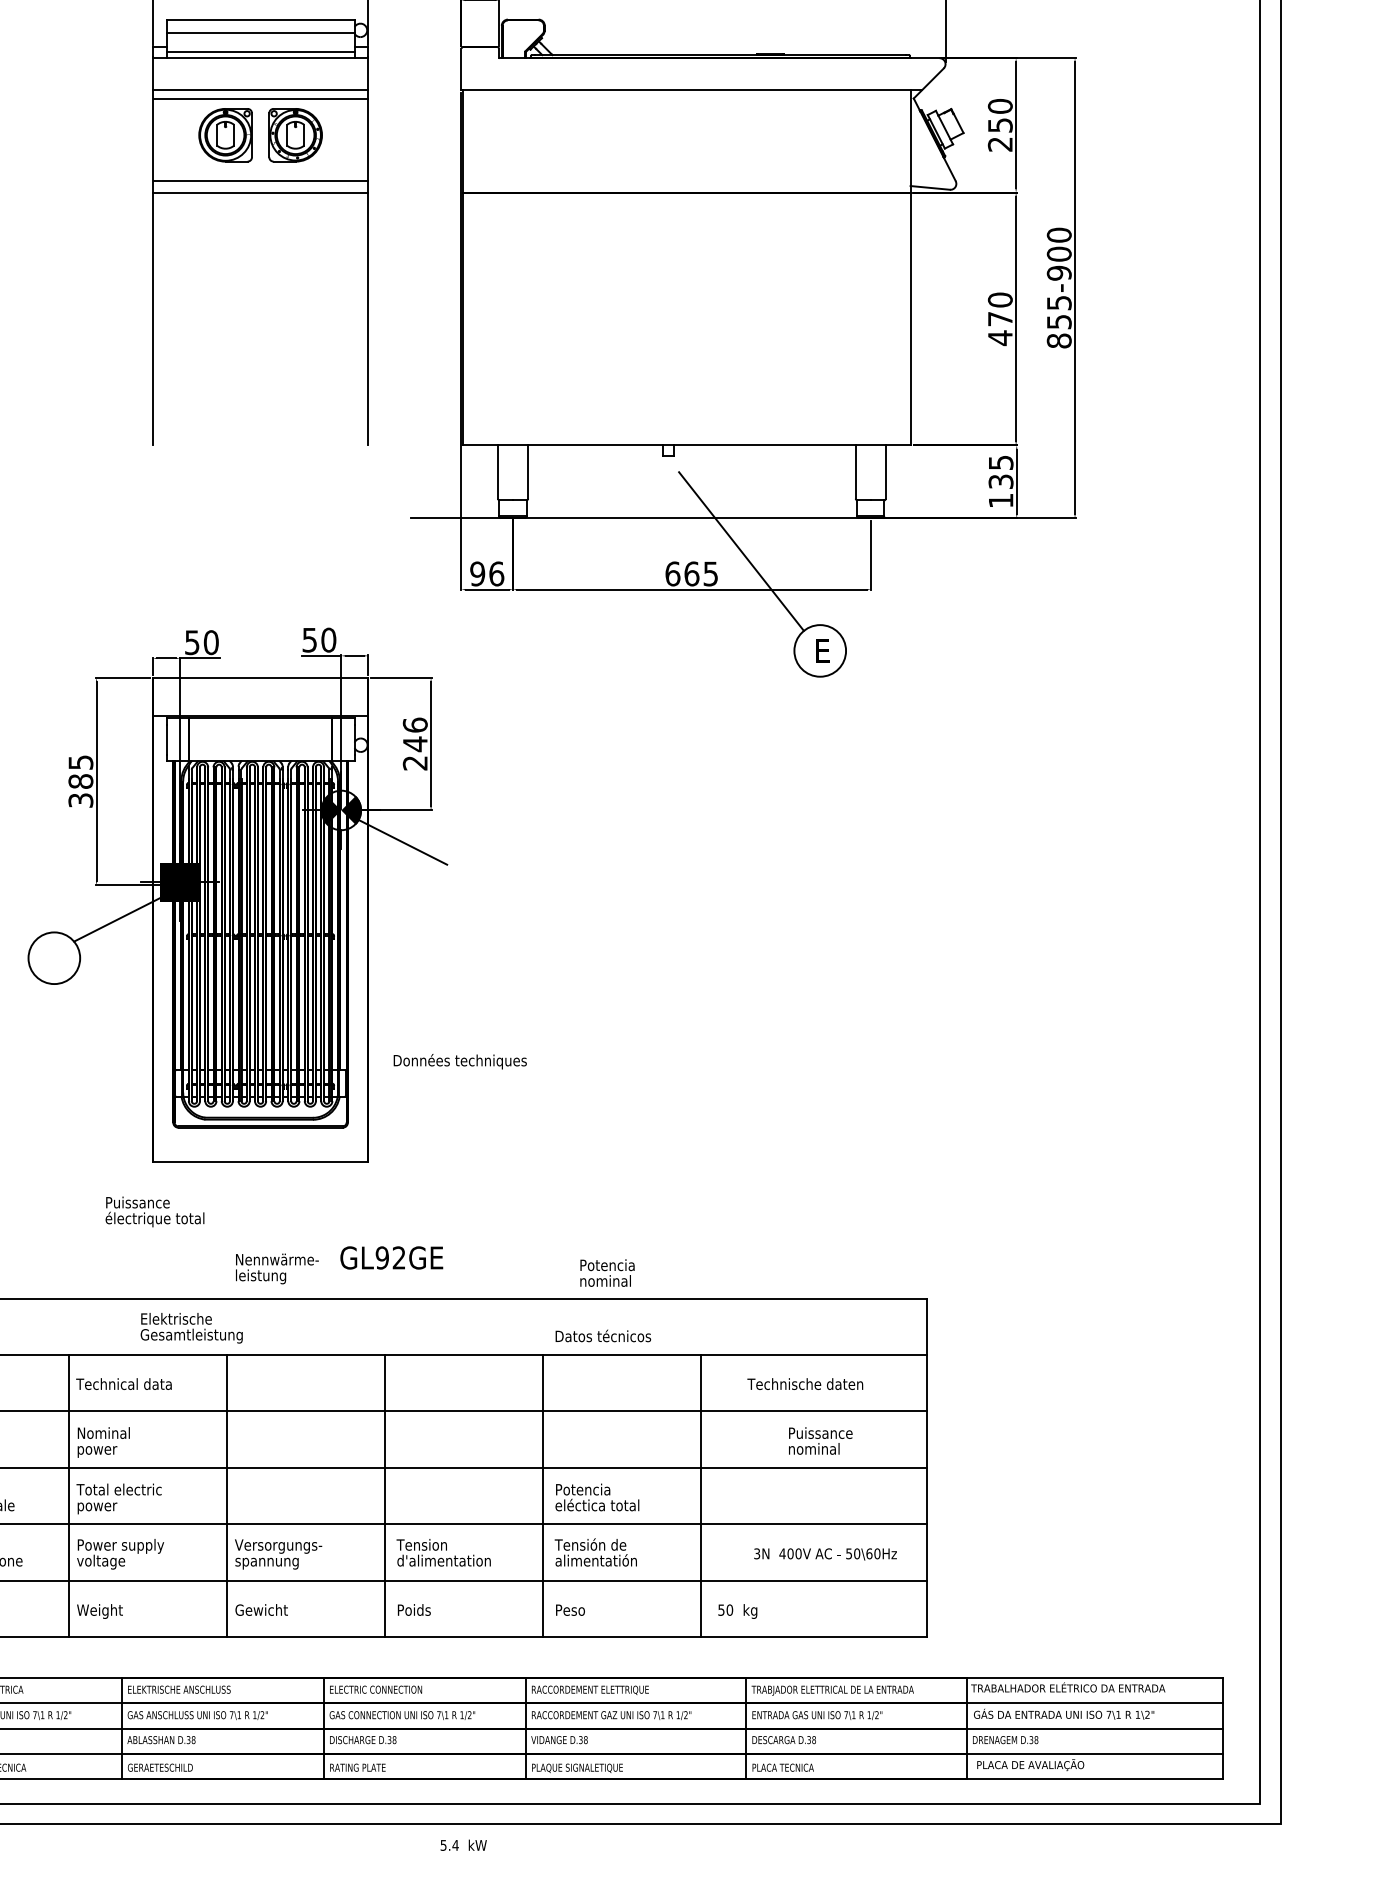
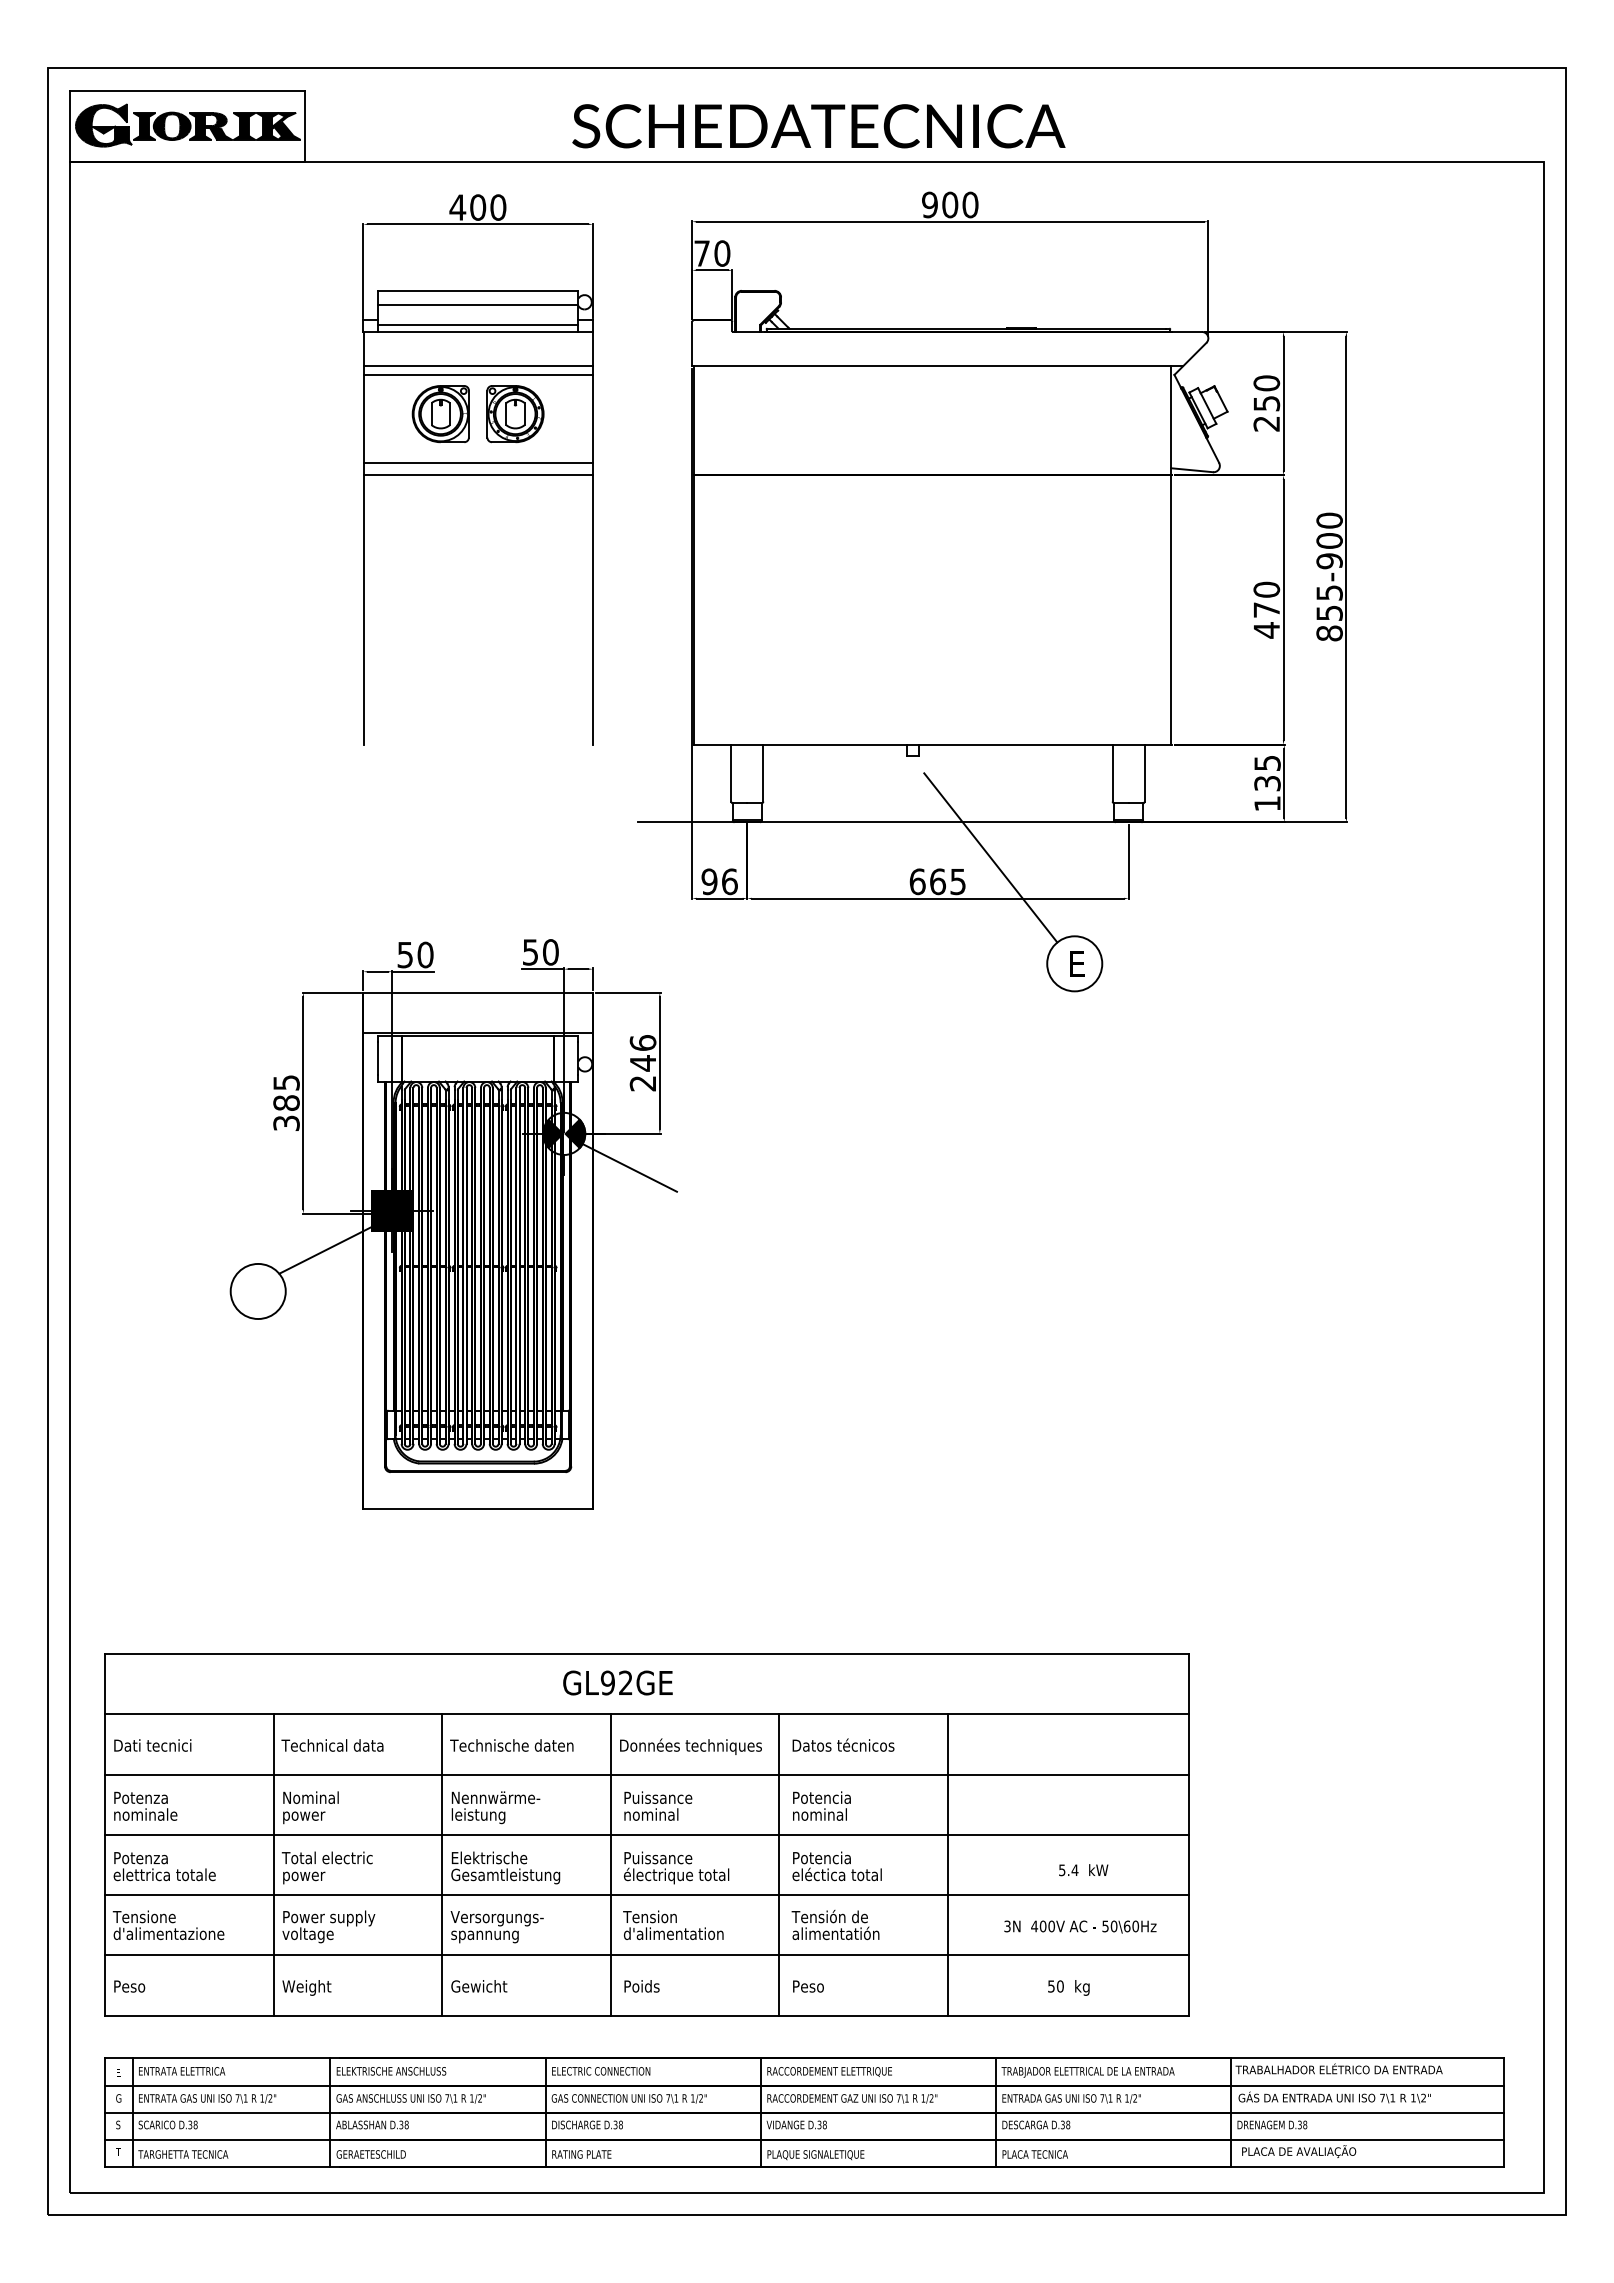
text: (459, 1061) -> (690, 1746), moved
text: (154, 1211) -> (676, 1867), moved
text: (391, 1257) -> (617, 1682), moved
text: (276, 1268) -> (495, 1807), moved
text: (607, 1272) -> (821, 1805), moved
text: (191, 1327) -> (505, 1867), moved
text: (603, 1335) -> (843, 1744), moved
text: (804, 1384) -> (511, 1745), moved
text: (820, 1440) -> (658, 1805), moved
text: (737, 1611) -> (1068, 1987), moved
text: (463, 1845) -> (1083, 1870), moved

